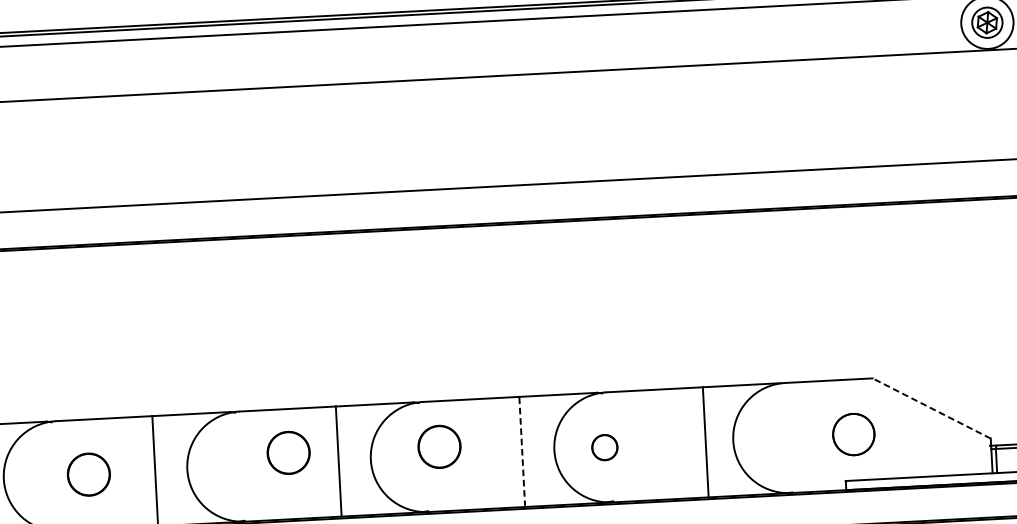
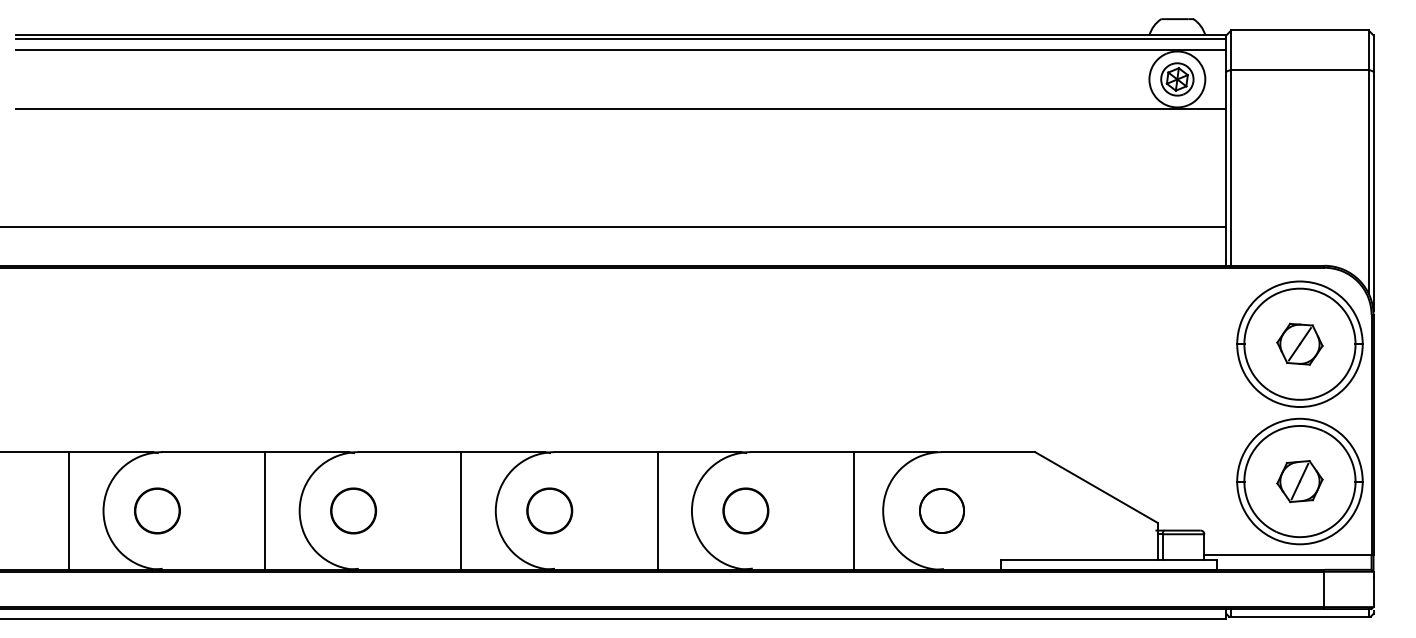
line: (931, 408) -> (1096, 487), dashed -> solid
part: (853, 434) -> (941, 510), moved
part: (439, 446) -> (549, 510), moved
part: (604, 447) -> (745, 510), size x1.67
line: (522, 451) -> (657, 510), dashed -> solid
part: (288, 452) -> (353, 510), moved
part: (88, 474) -> (157, 510), moved

